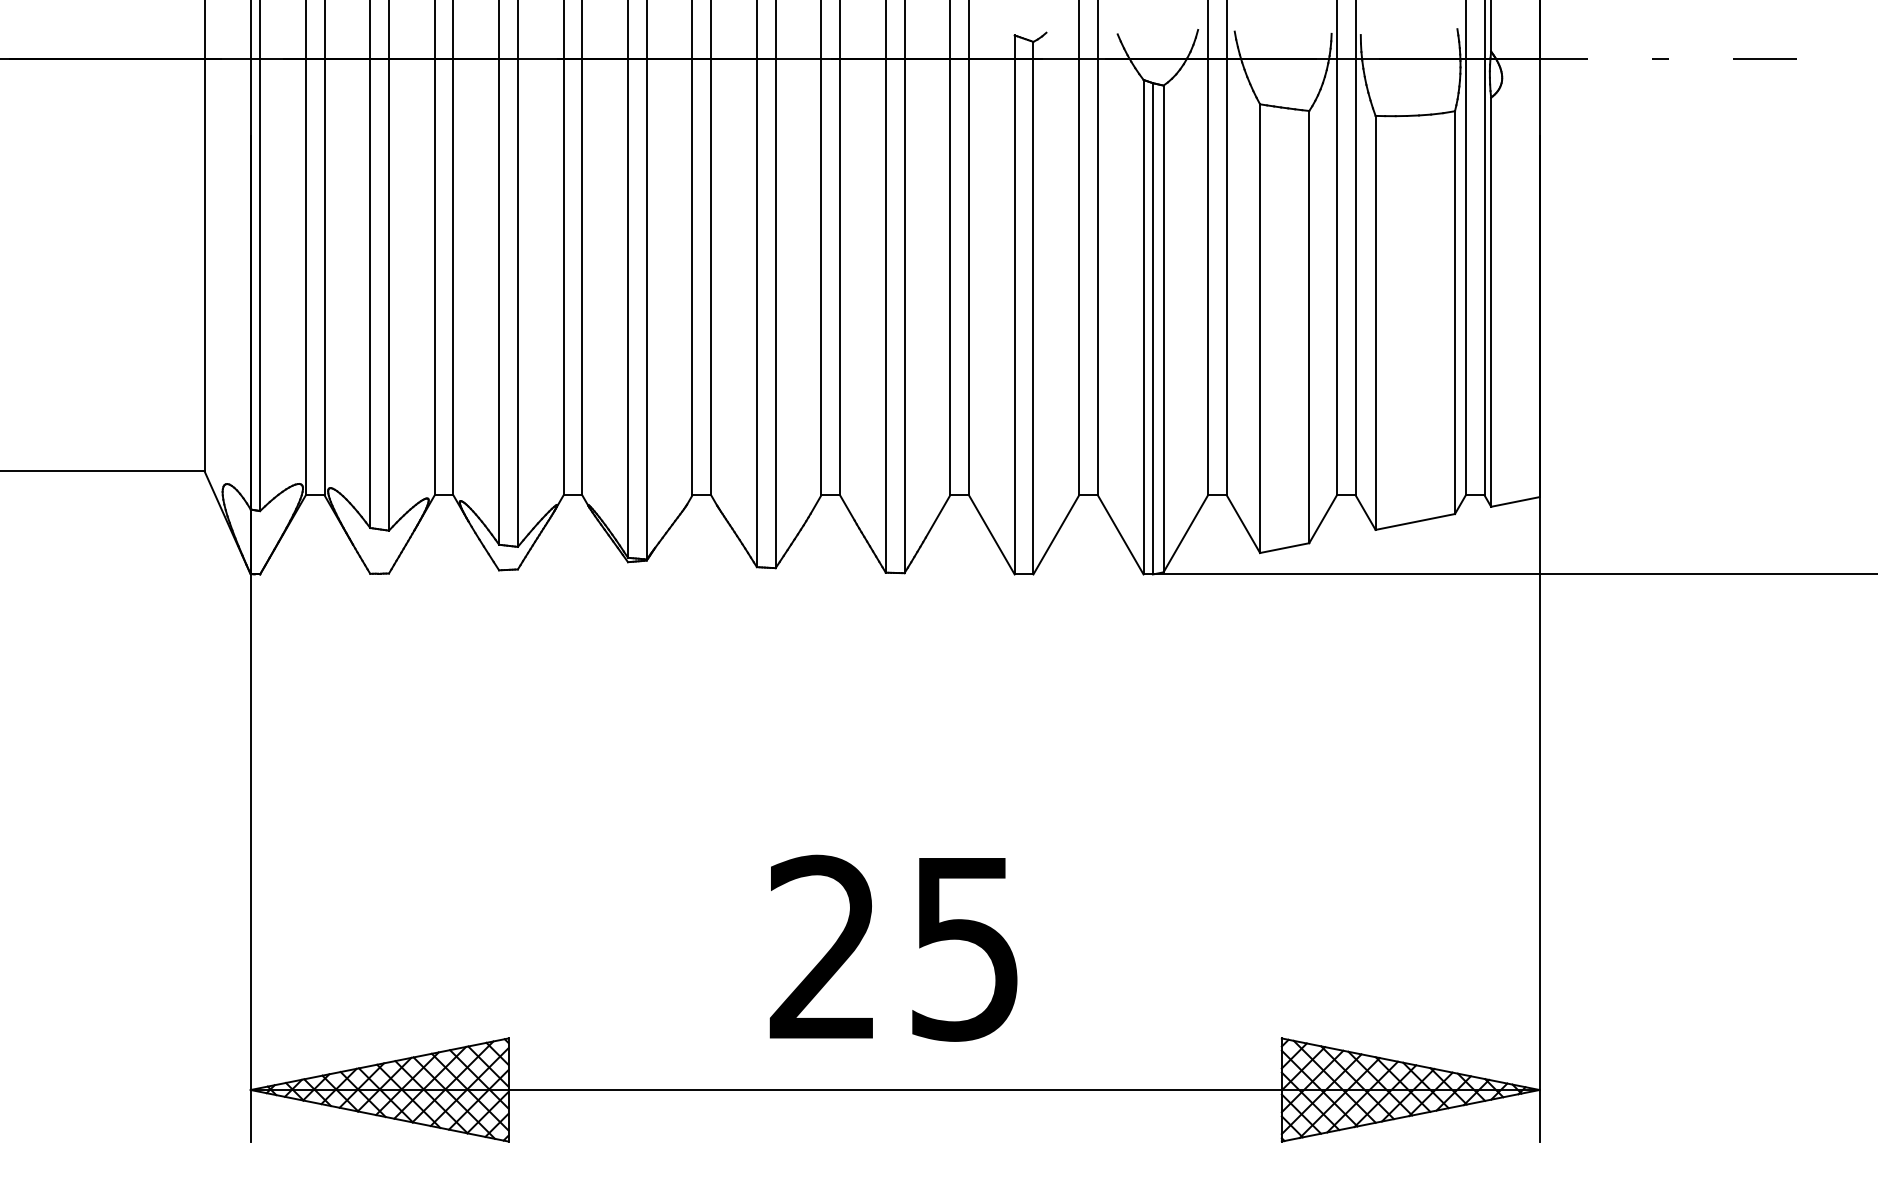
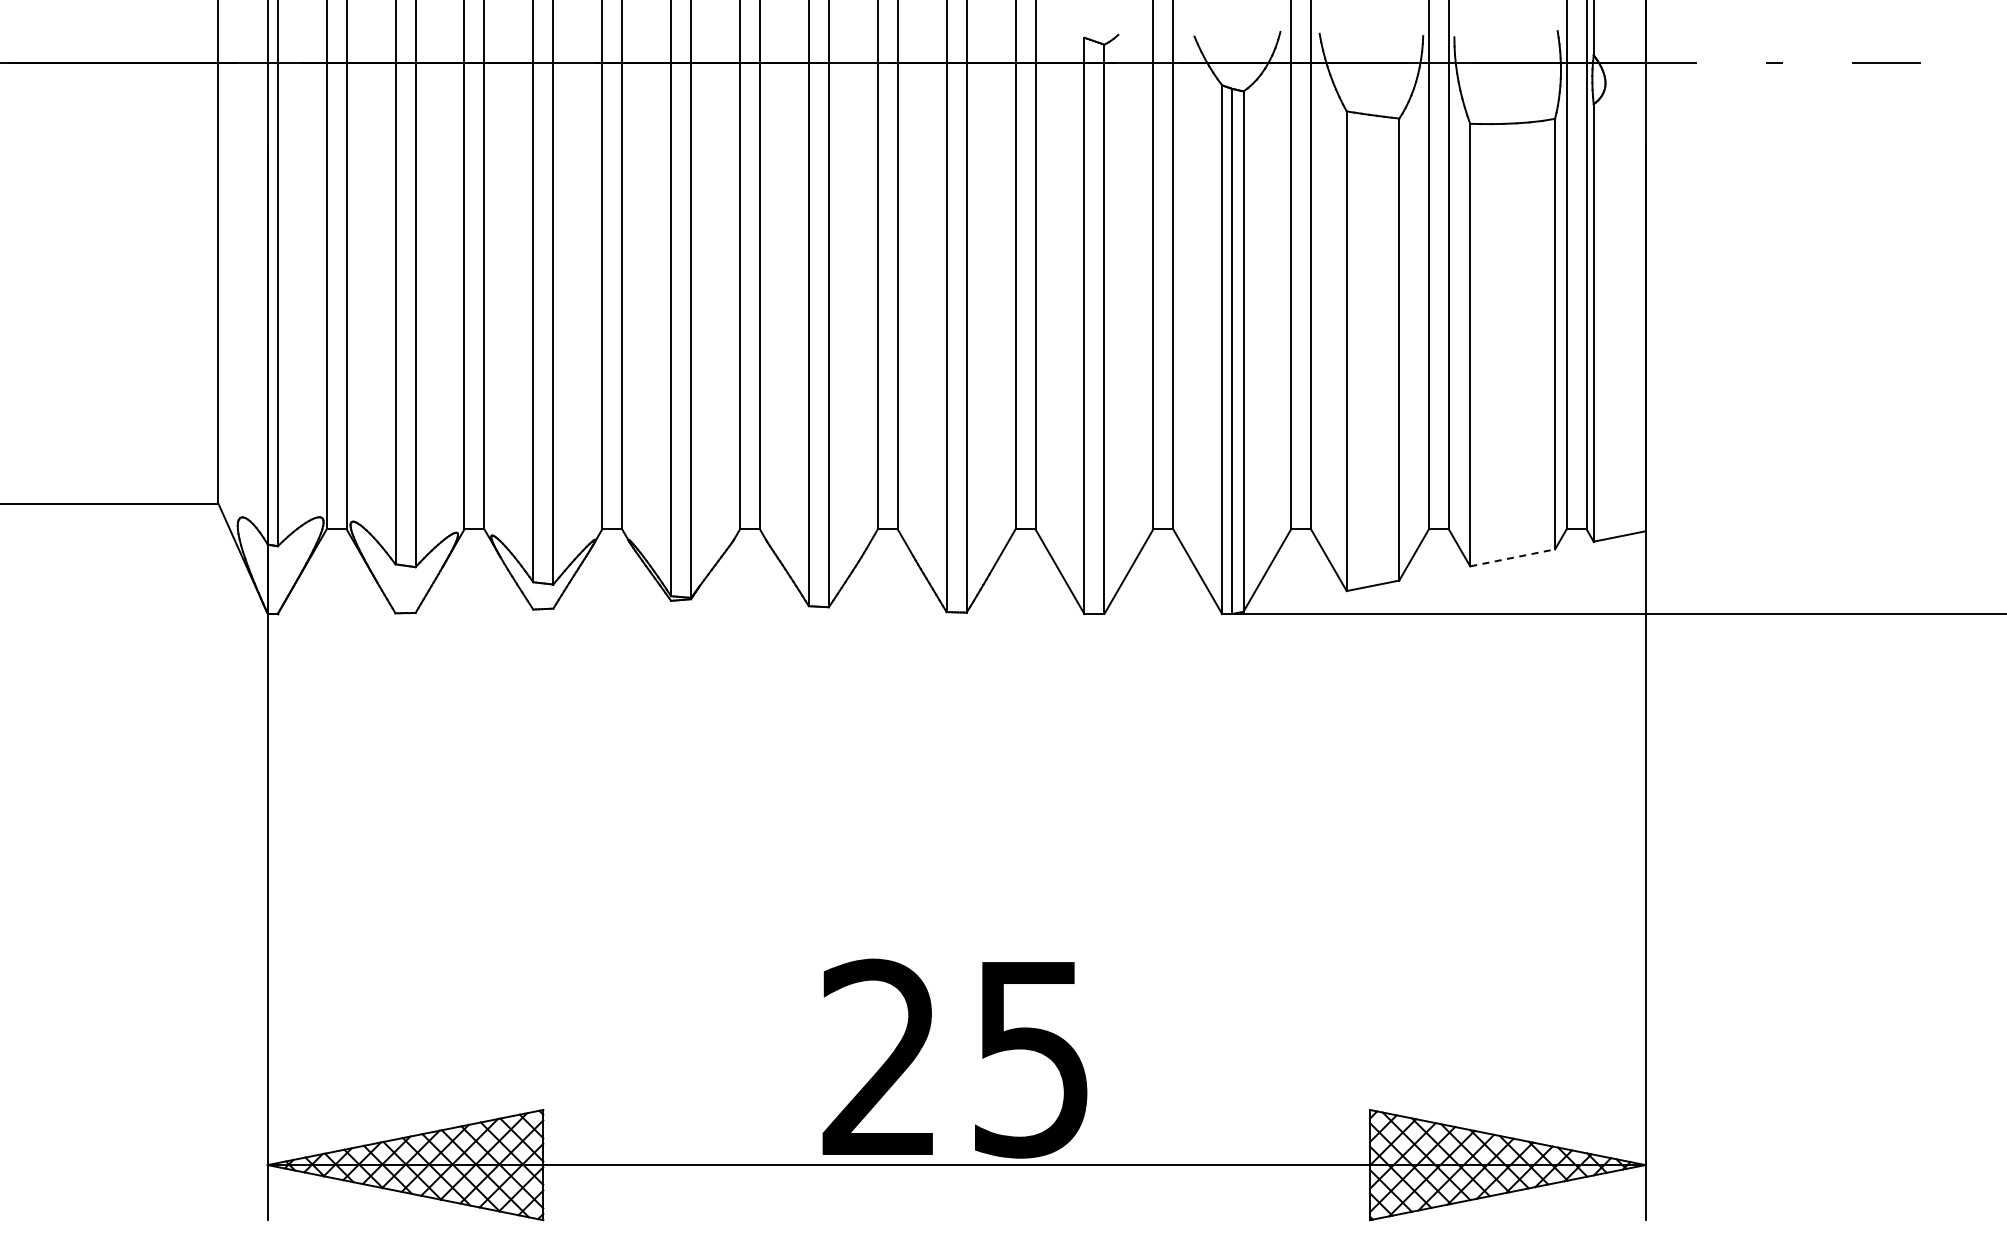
line: (1416, 521) -> (1513, 557), solid -> dashed
text: (893, 948) -> (954, 1058), moved

